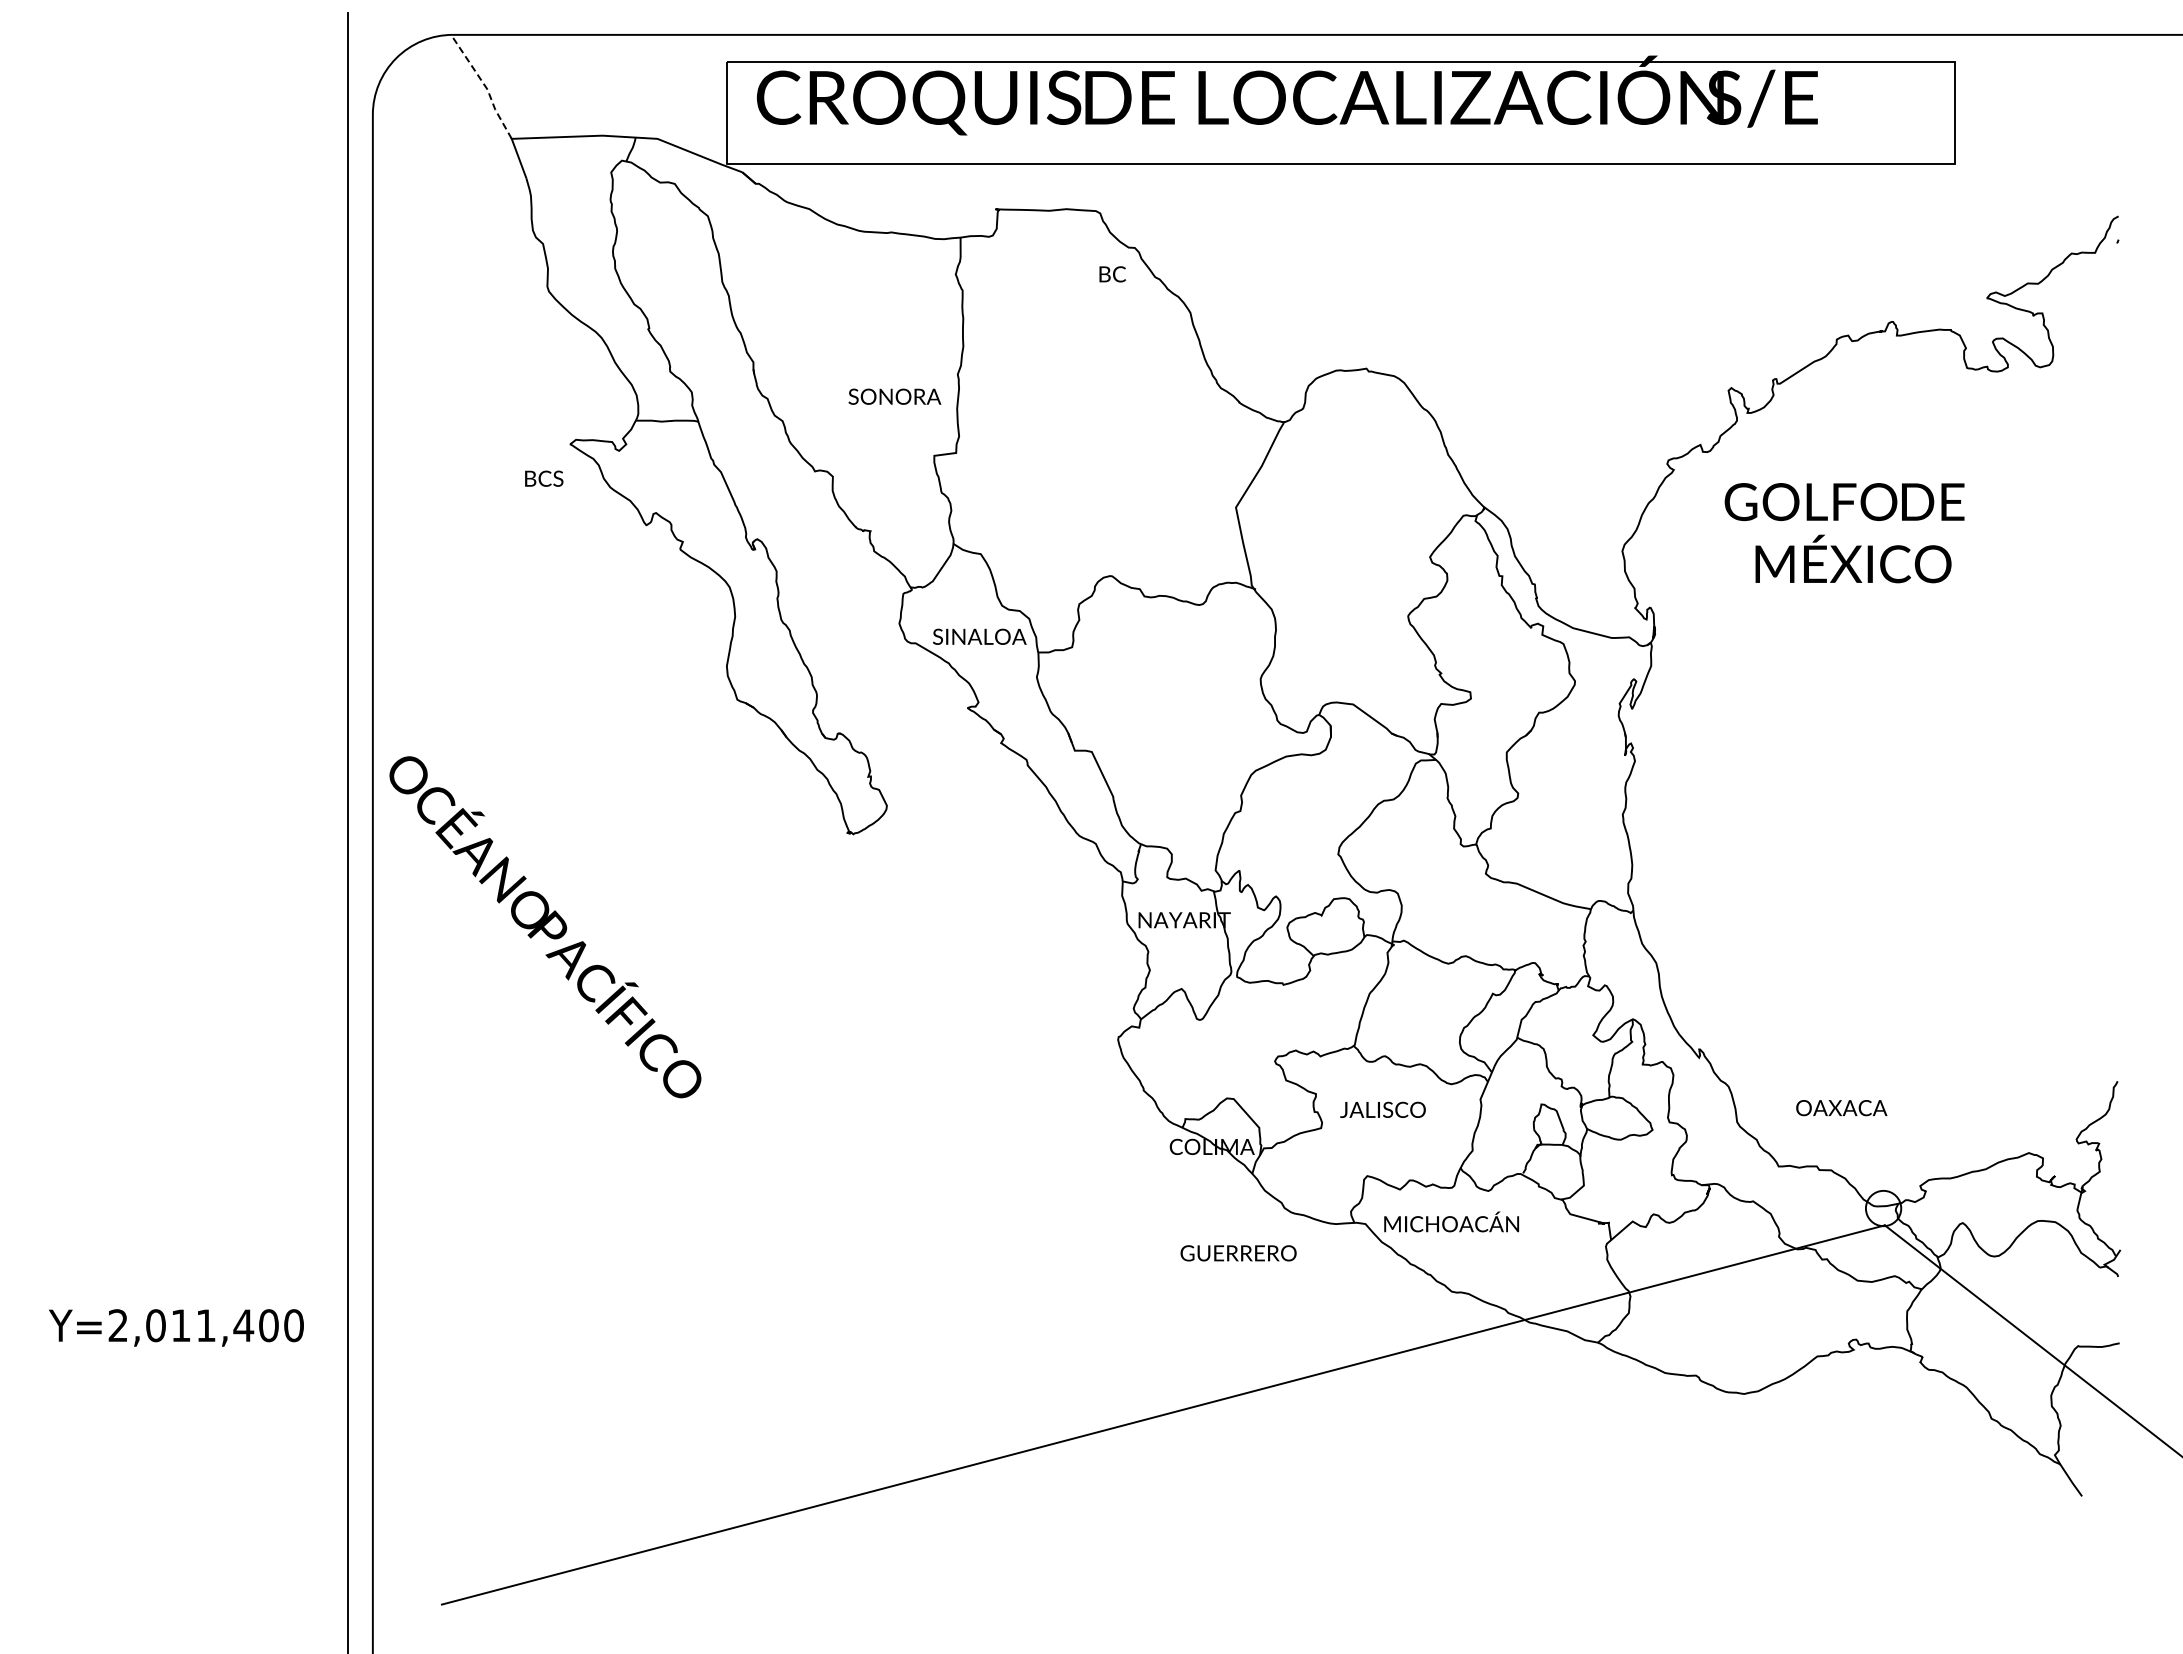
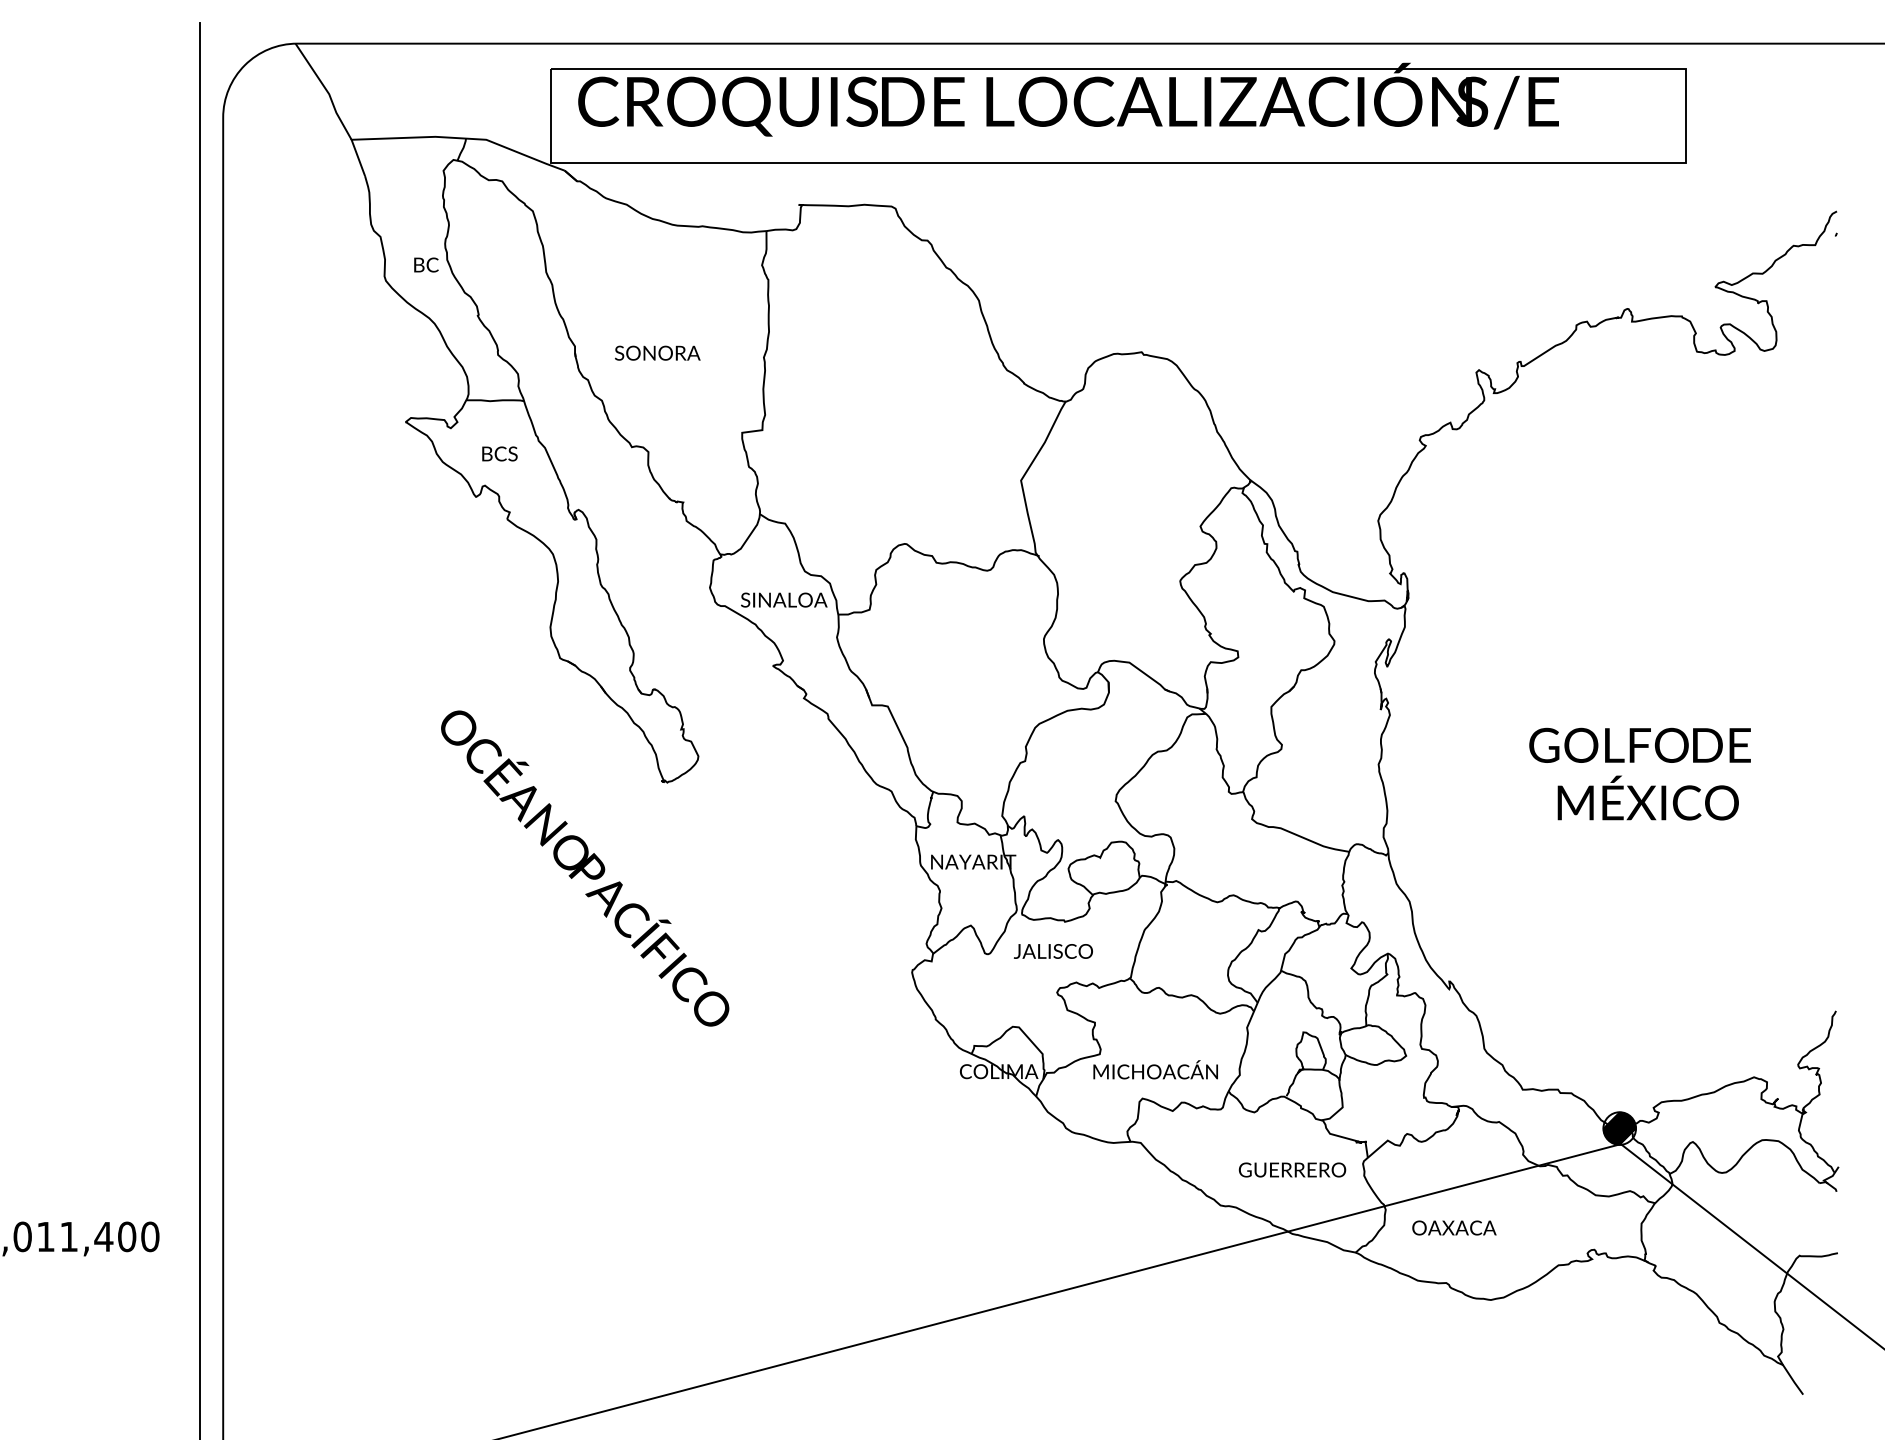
line: (485, 86) -> (327, 91), dashed -> solid
text: (1112, 274) -> (426, 265), moved
text: (894, 396) -> (657, 352), moved
text: (544, 478) -> (500, 453), moved
text: (1844, 533) -> (1639, 774), moved
text: (545, 927) -> (585, 868), moved
text: (1841, 1108) -> (1454, 1228), moved
text: (1382, 1109) -> (1052, 951), moved
hatch: (1883, 1208) -> (1619, 1128), added
text: (1451, 1221) -> (1155, 1069), moved
text: (1238, 1253) -> (1292, 1170), moved

